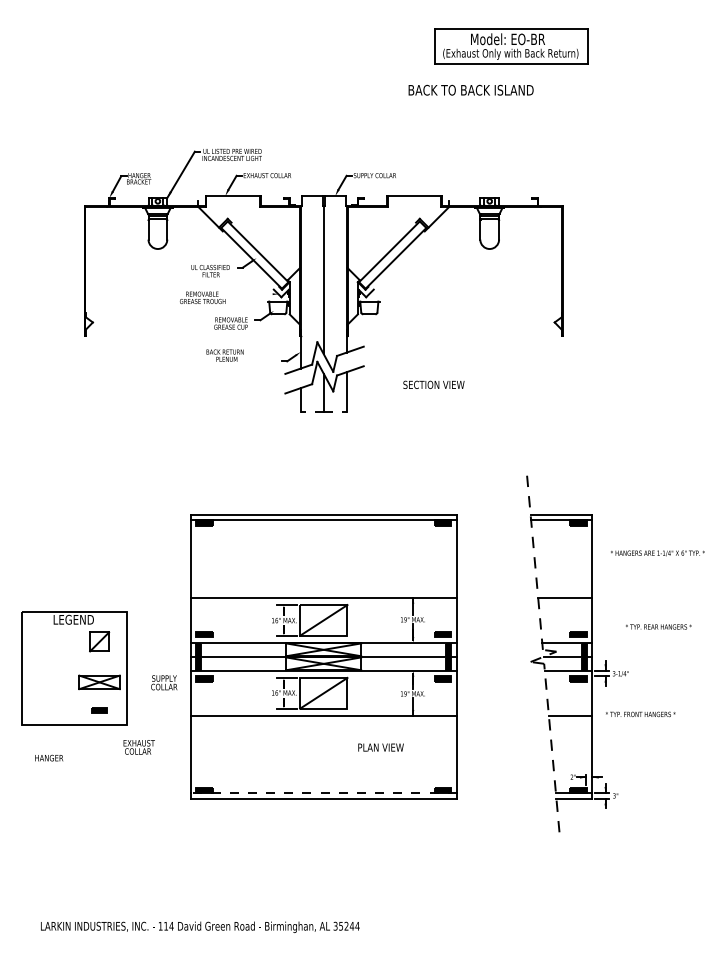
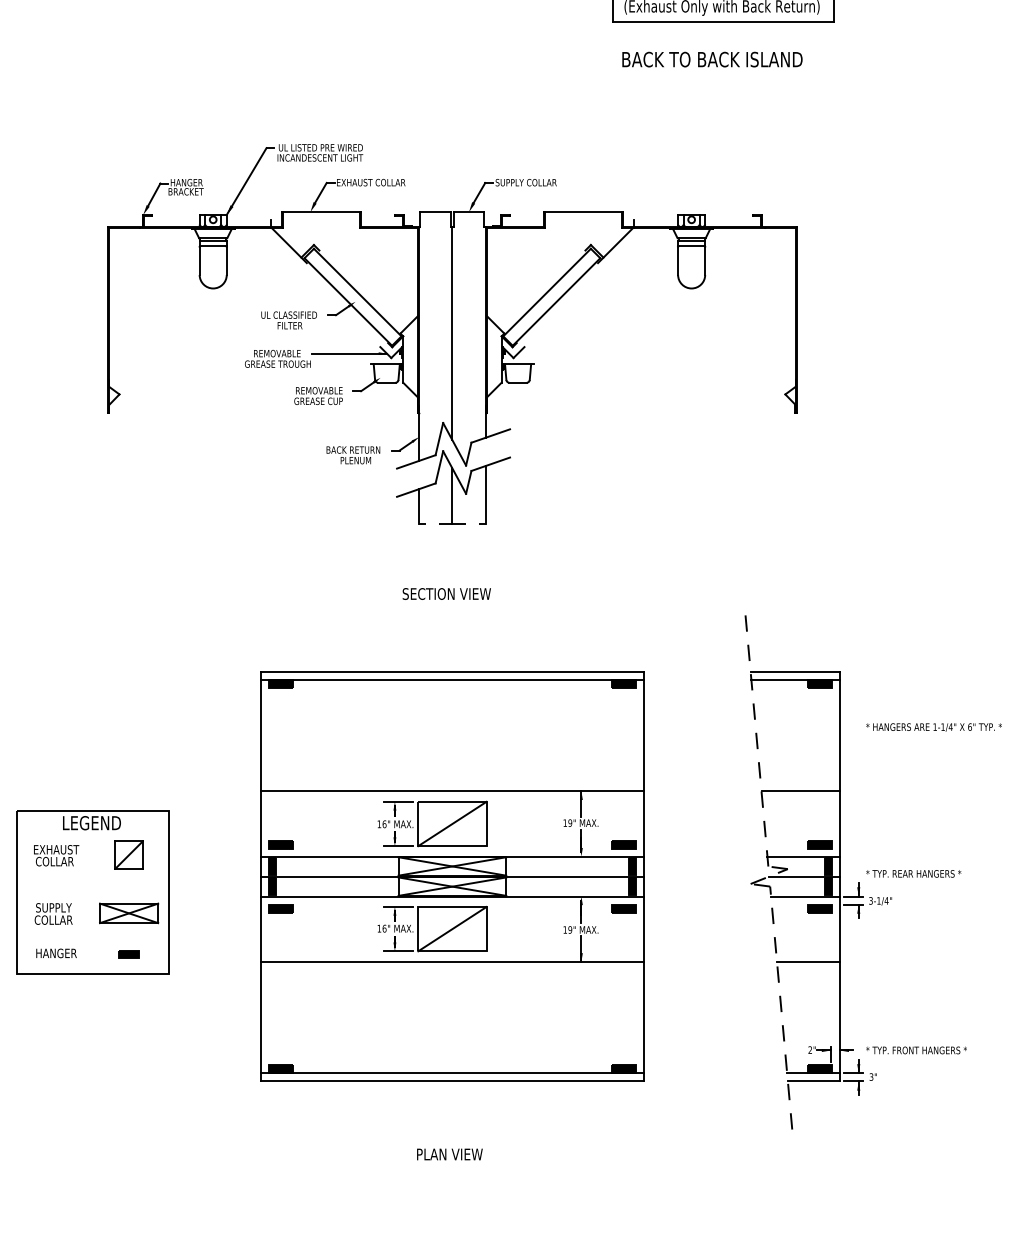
text: (470, 89) -> (711, 58), moved
line: (252, 294) -> (349, 354), added
text: (224, 355) -> (352, 455), moved
text: (433, 384) -> (446, 593), moved
text: (658, 626) -> (913, 873), moved
text: (164, 682) -> (54, 913), moved
text: (640, 714) -> (916, 1050), moved
text: (138, 747) -> (55, 855), moved
text: (380, 747) -> (449, 1154), moved
text: (49, 757) -> (56, 952), moved
line: (323, 793) -> (451, 1073), dashed -> solid

